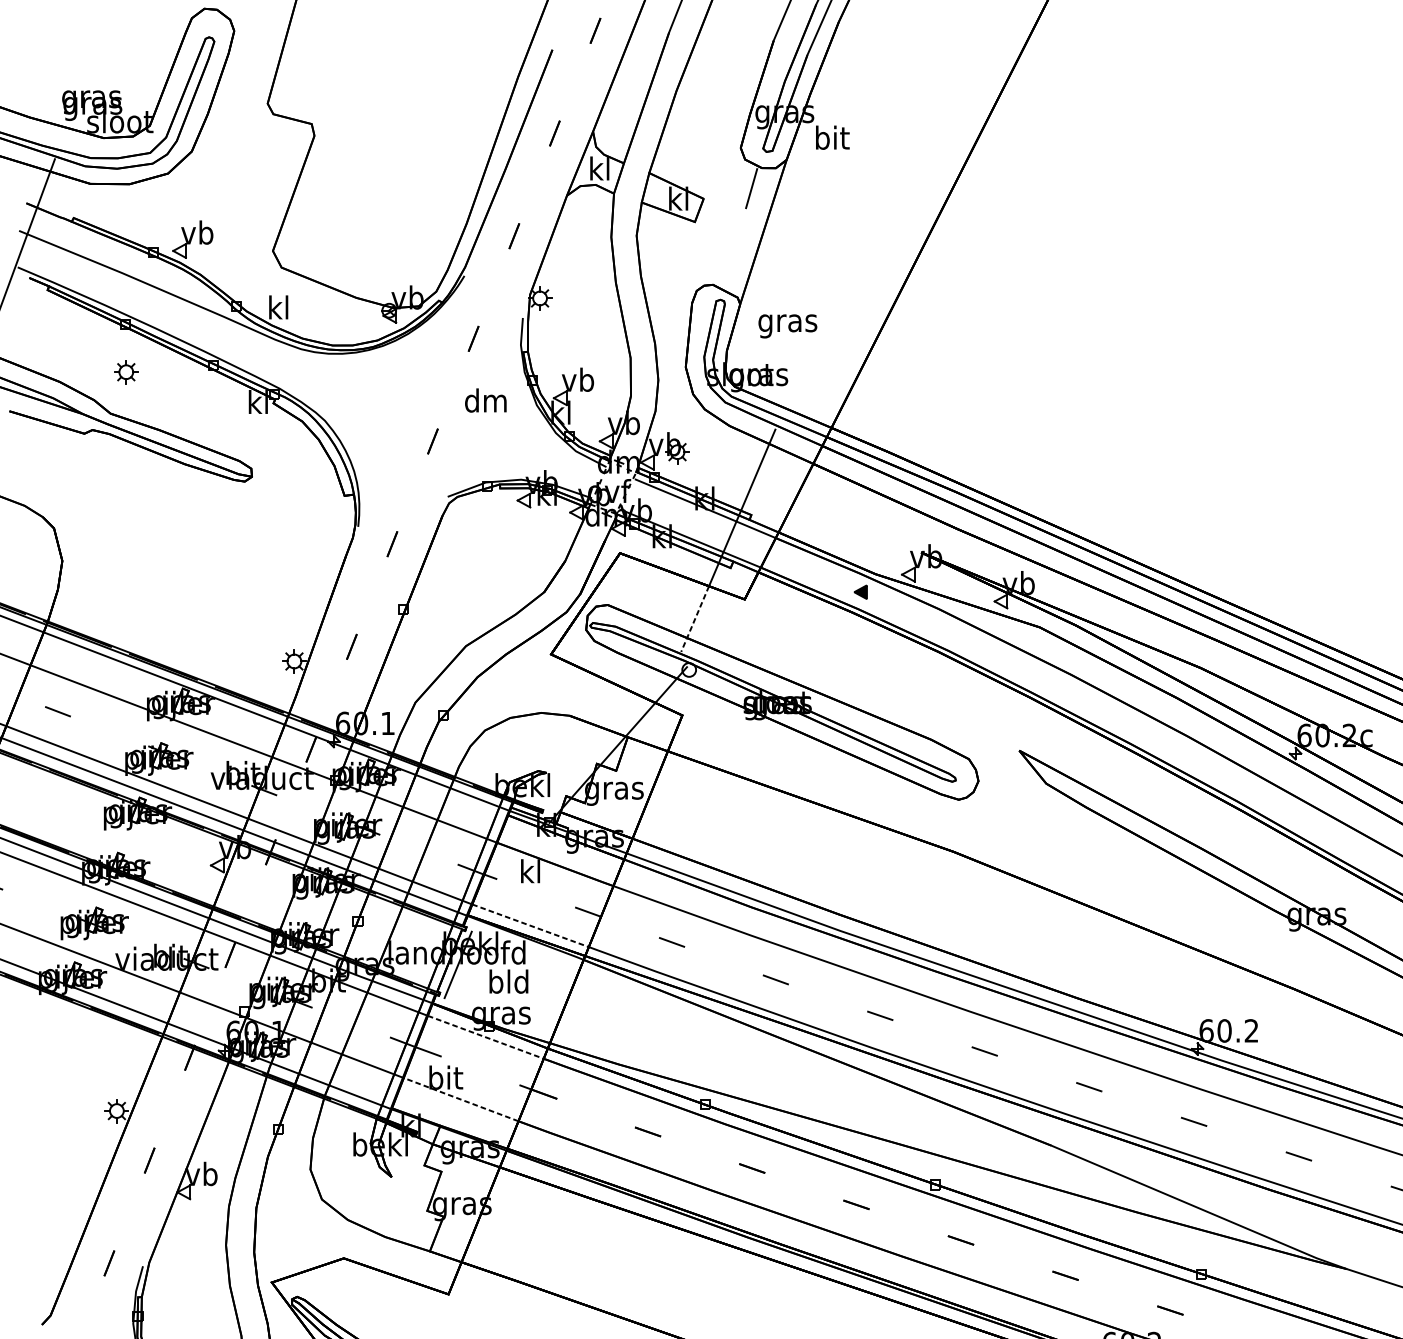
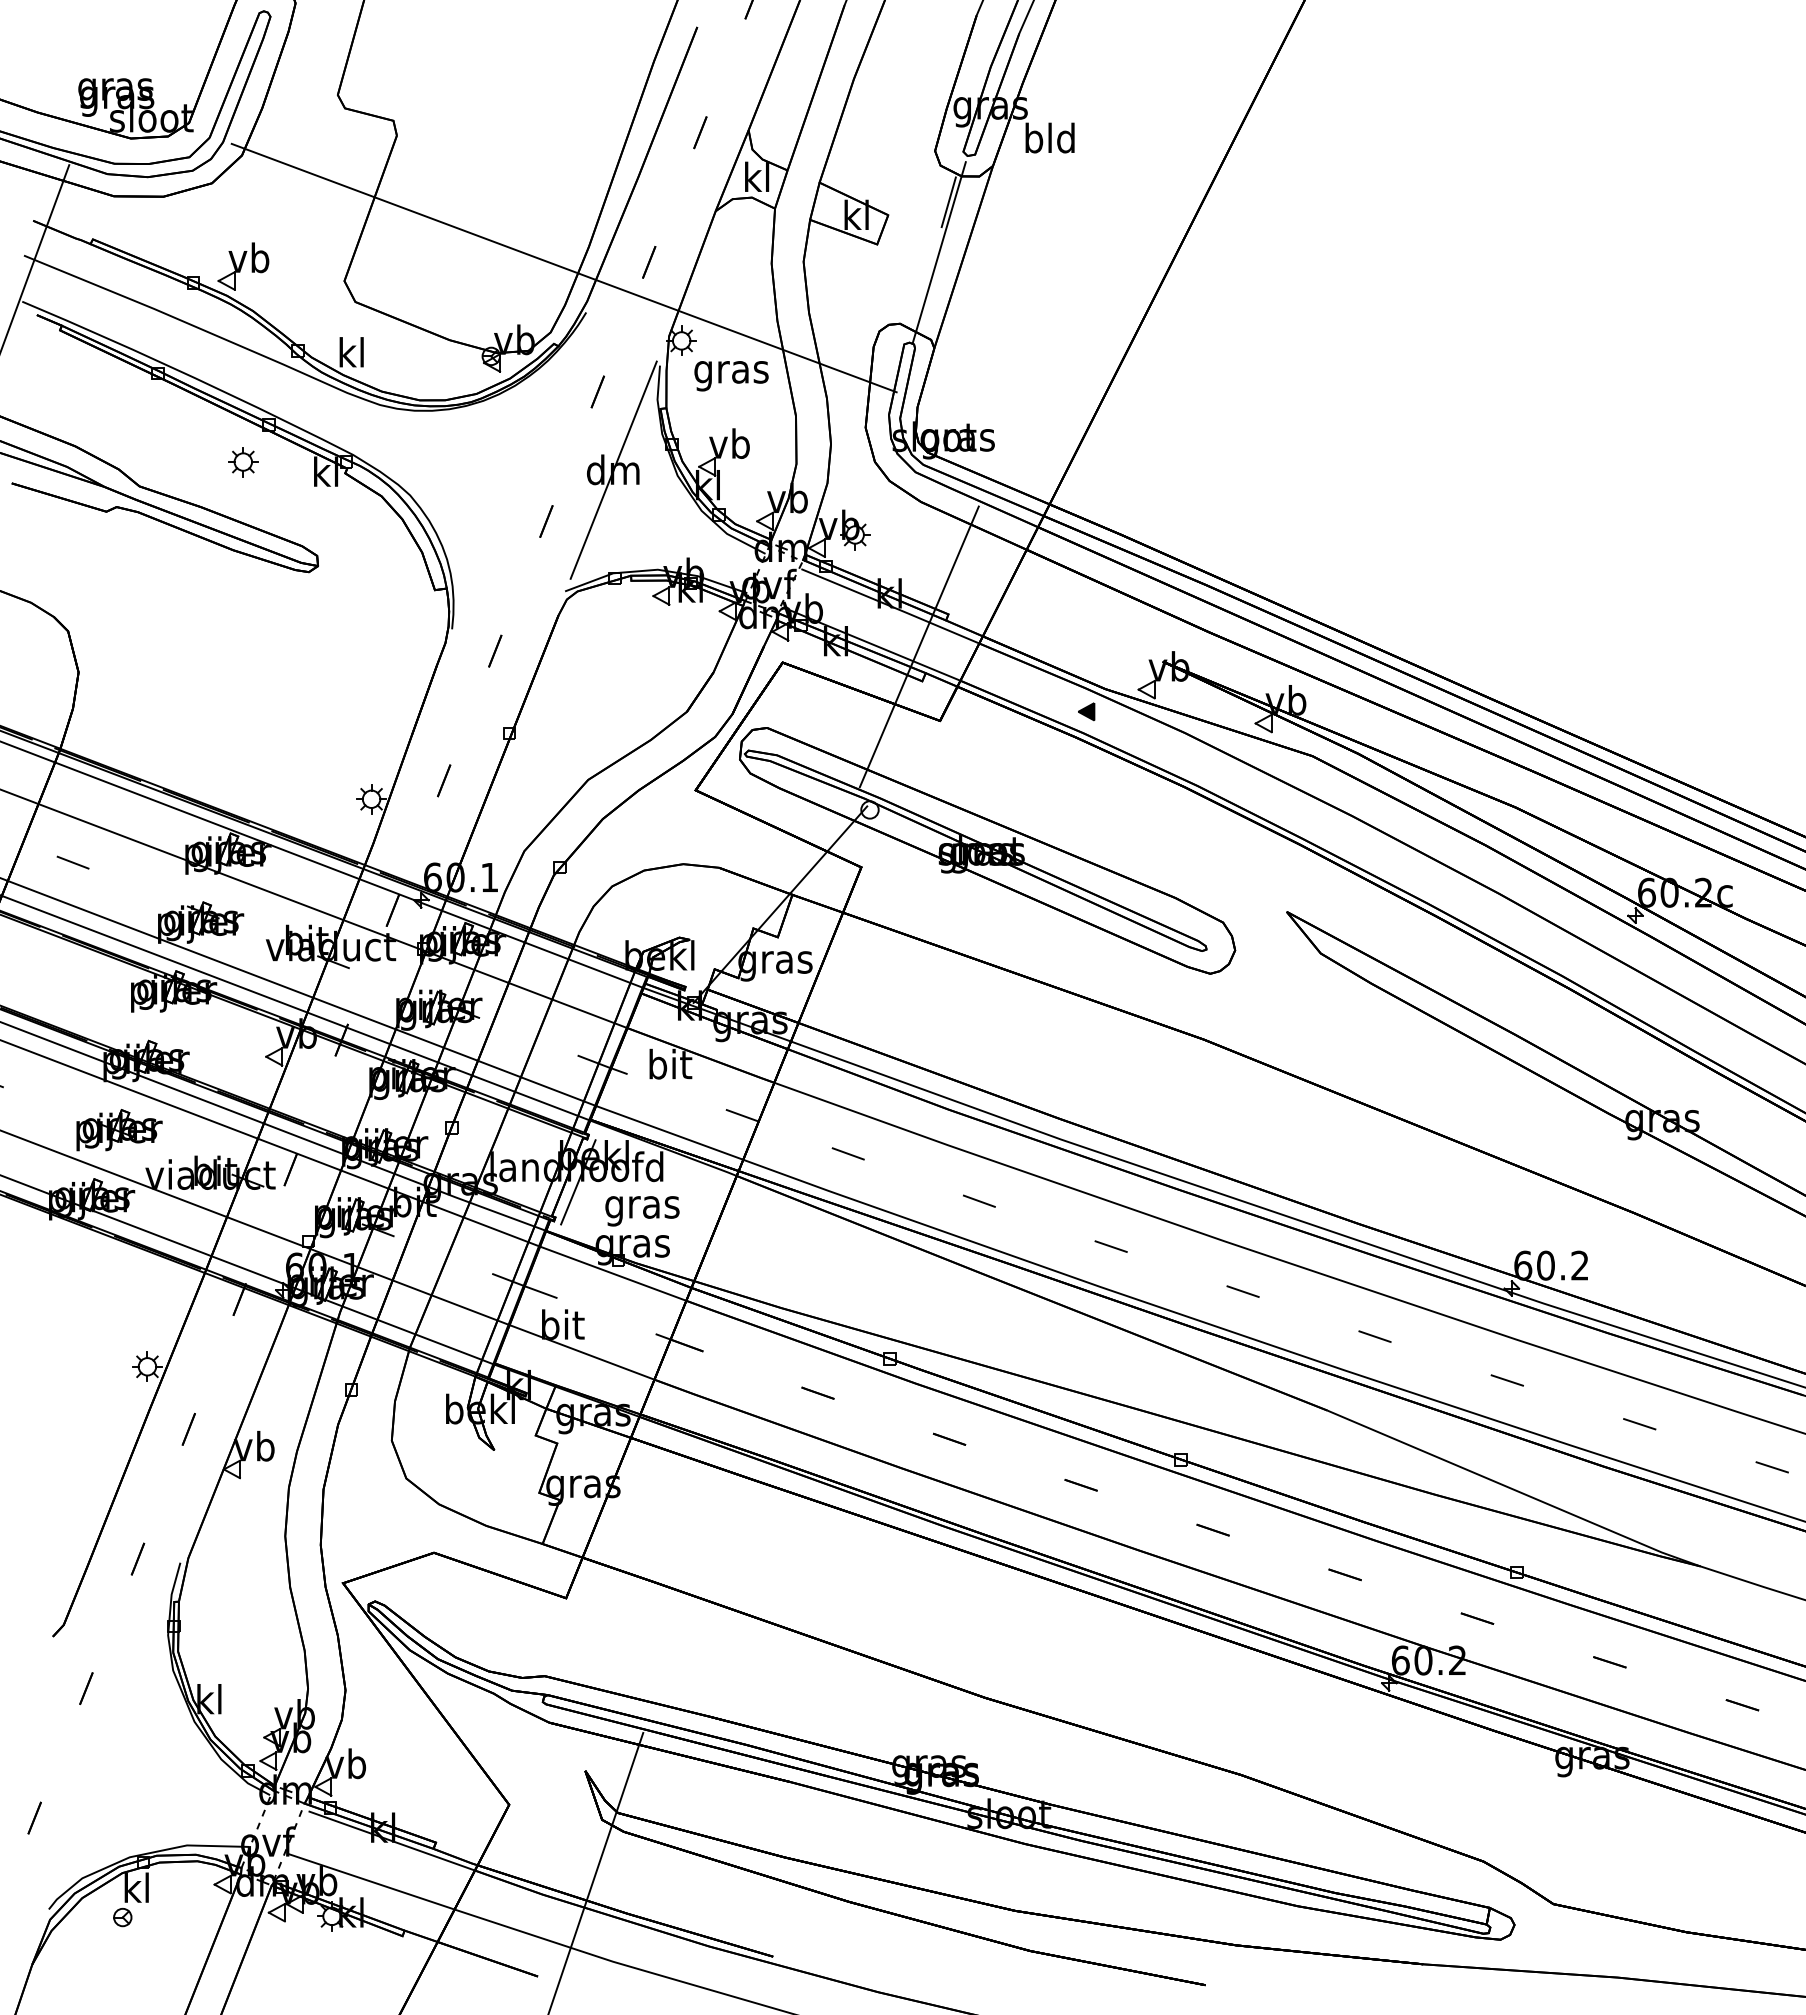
text: (831, 137) -> (1049, 137), bit -> bld
line: (743, 228) -> (938, 252), added
line: (446, 240) -> (563, 267), added
text: (787, 326) -> (731, 376), moved
part: (126, 372) -> (243, 462), moved
line: (486, 400) -> (613, 469), added
line: (695, 619) -> (877, 746), dashed -> solid
text: (531, 870) -> (670, 1063), kl -> bit
line: (531, 926) -> (670, 1133), dashed -> solid
text: (509, 984) -> (642, 1207), bld -> gras
line: (486, 1037) -> (613, 1273), dashed -> solid
line: (460, 1099) -> (581, 1352), dashed -> solid

